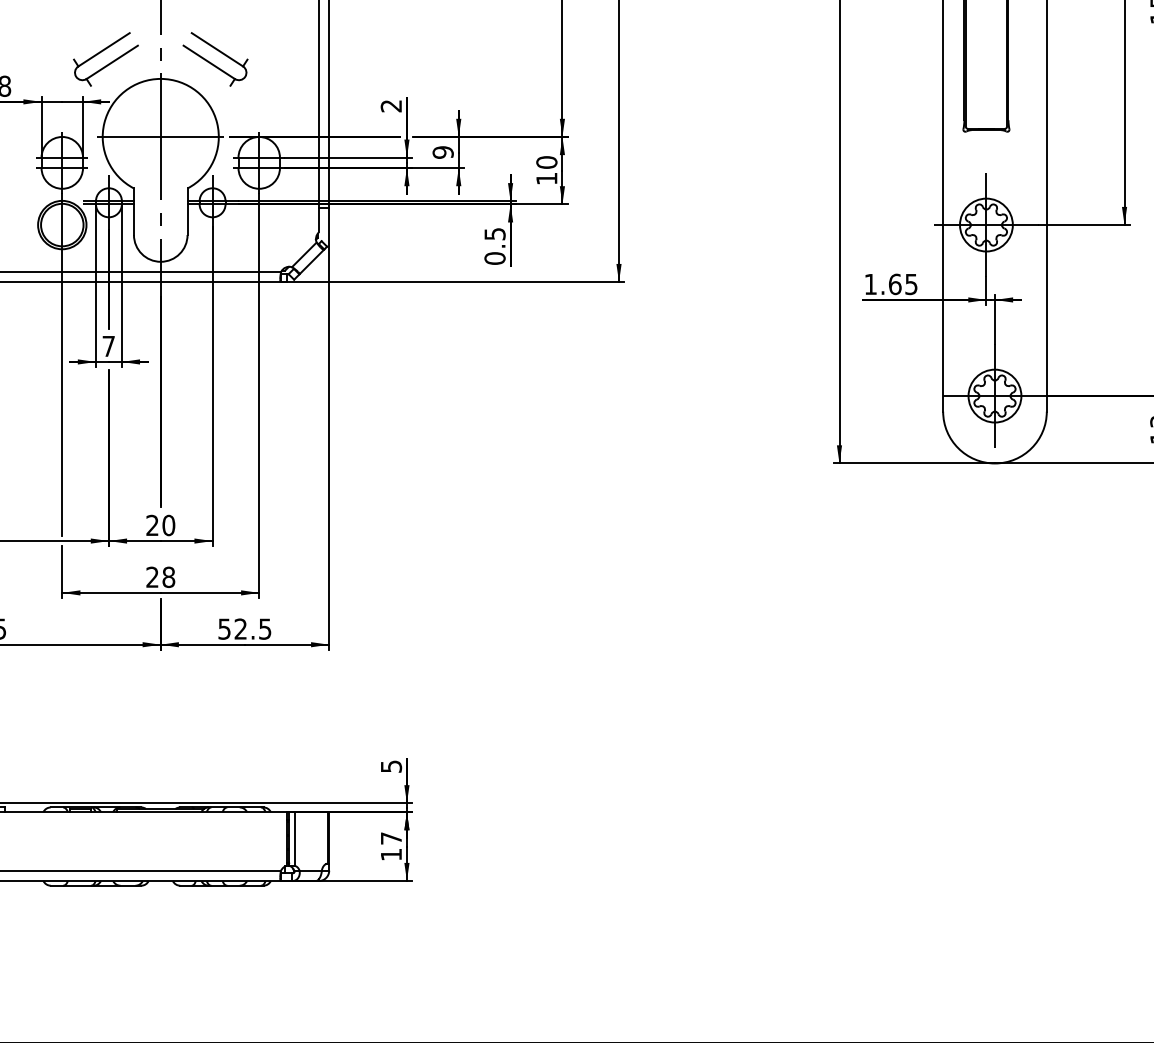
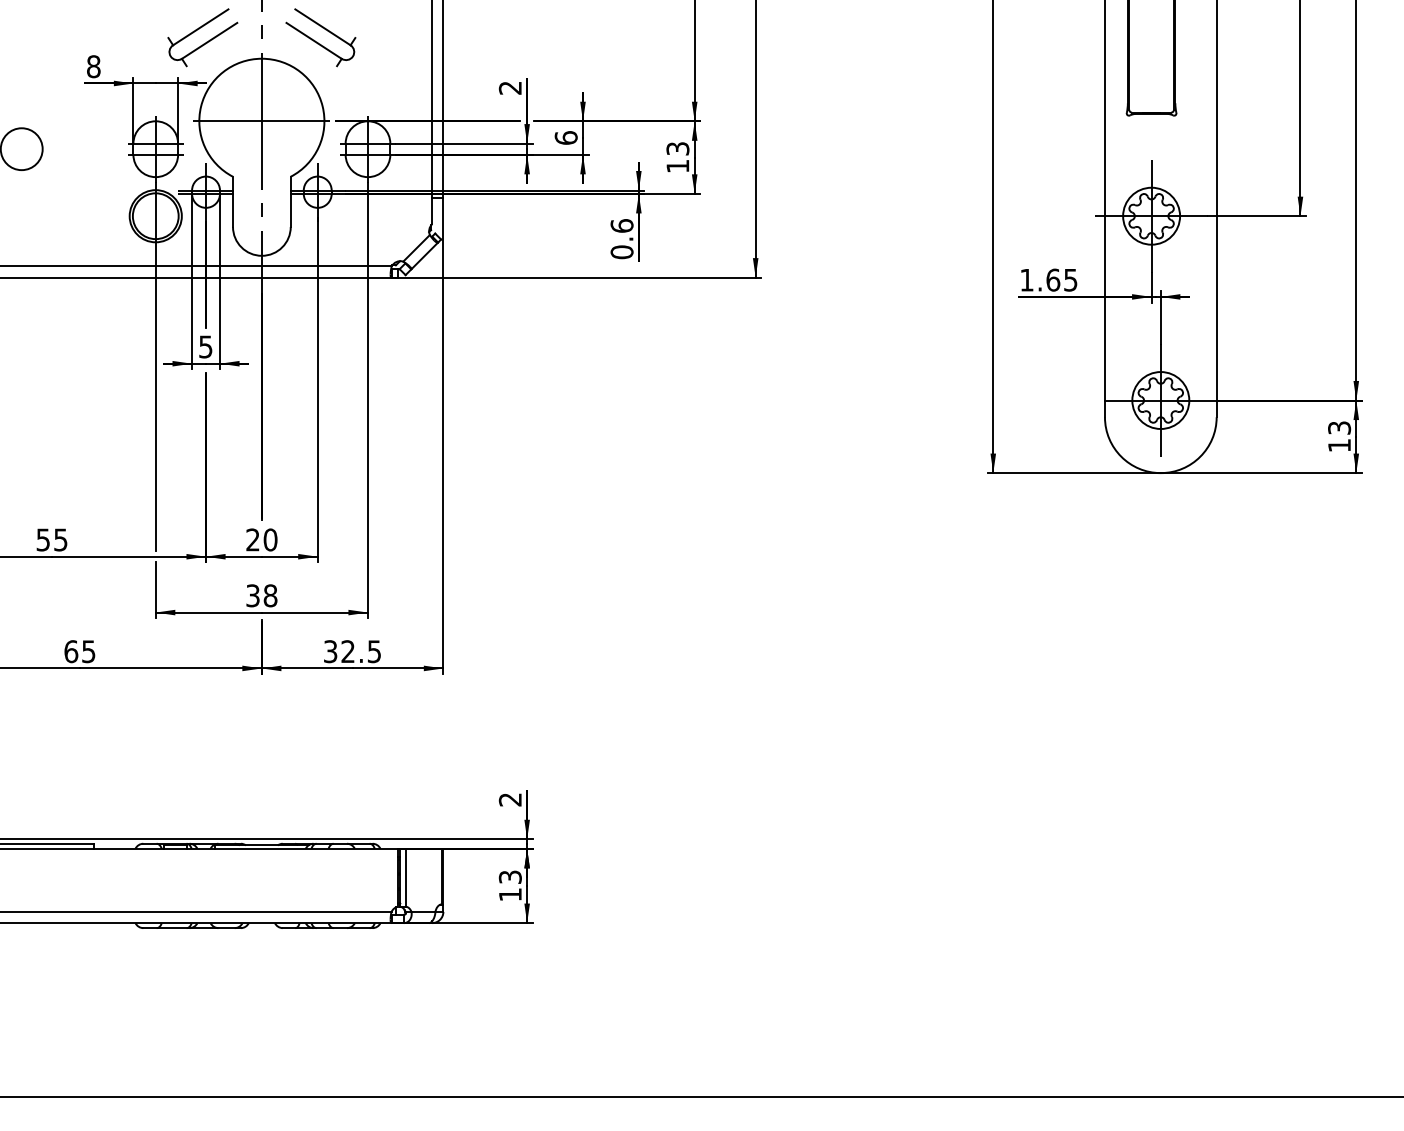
text: (442, 152) -> (565, 137), 9 -> 6
text: (546, 162) -> (677, 148), 10 -> 13
text: (494, 233) -> (621, 225), 0.5 -> 0.6
text: (108, 345) -> (205, 346), 7 -> 5
text: (152, 577) -> (252, 595), 28 -> 38
text: (224, 629) -> (330, 651), 52.5 -> 32.5
text: (390, 766) -> (509, 799), 5 -> 2
text: (390, 837) -> (509, 876), 17 -> 13

